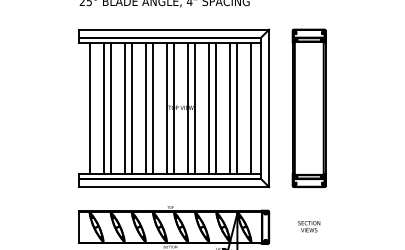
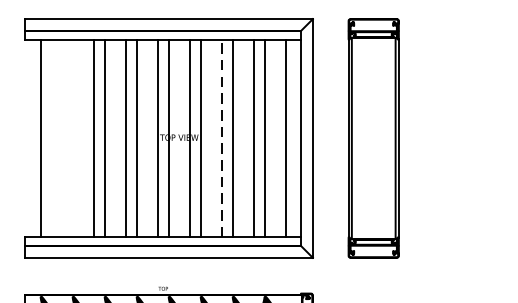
line: (209, 107) -> (222, 137), solid -> dashed
line: (103, 108) -> (61, 138), removed
line: (110, 108) -> (72, 138), removed

